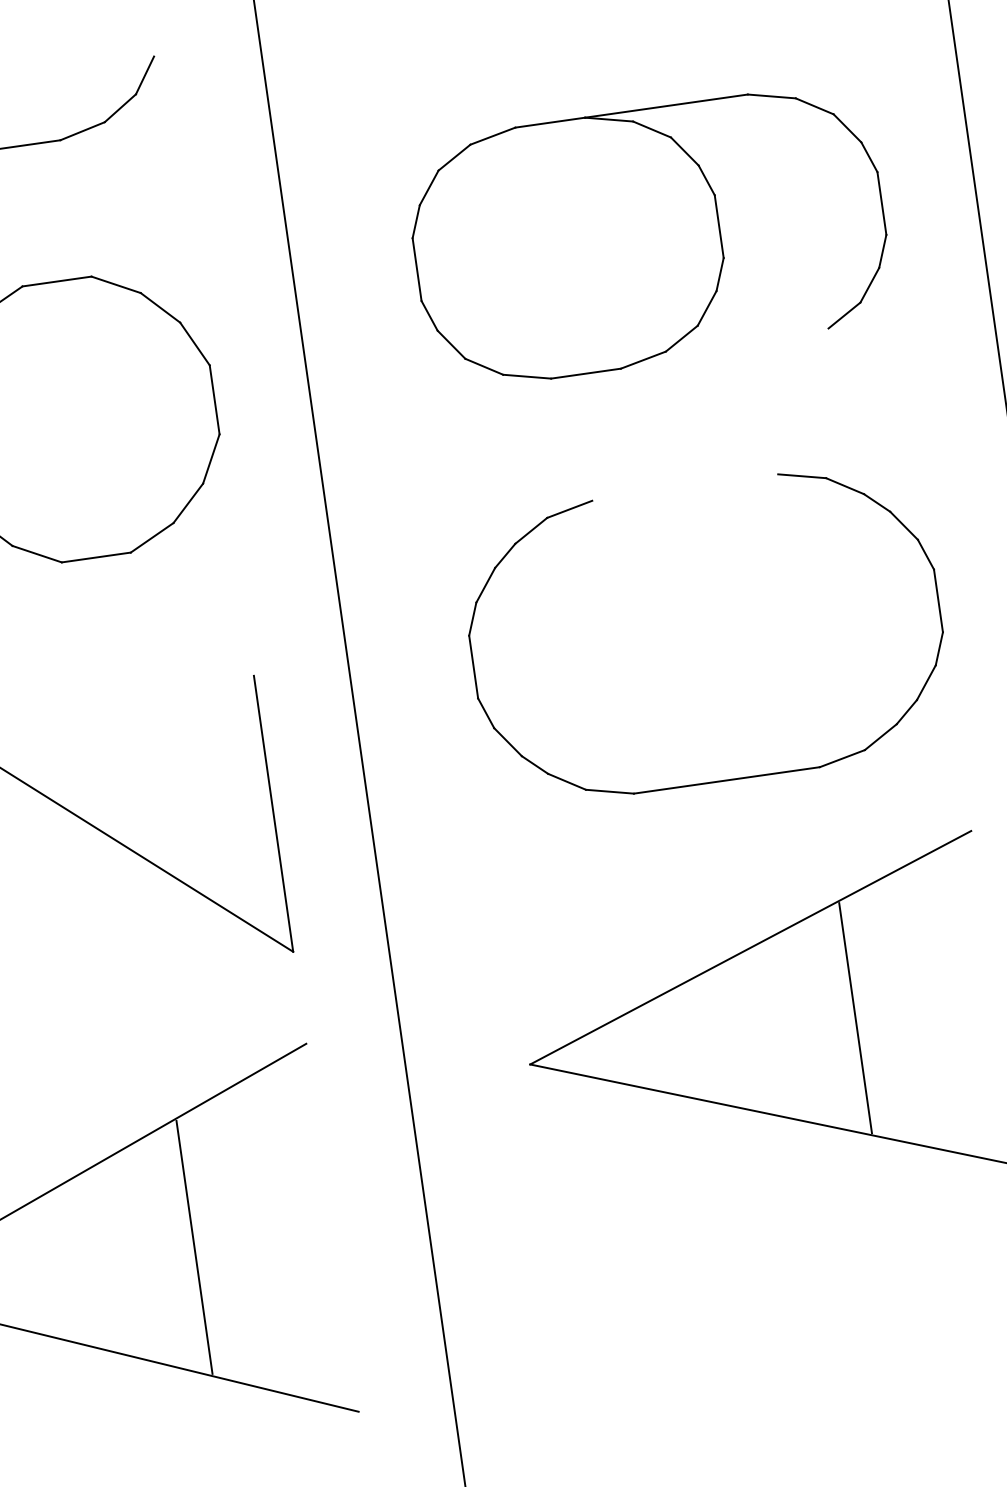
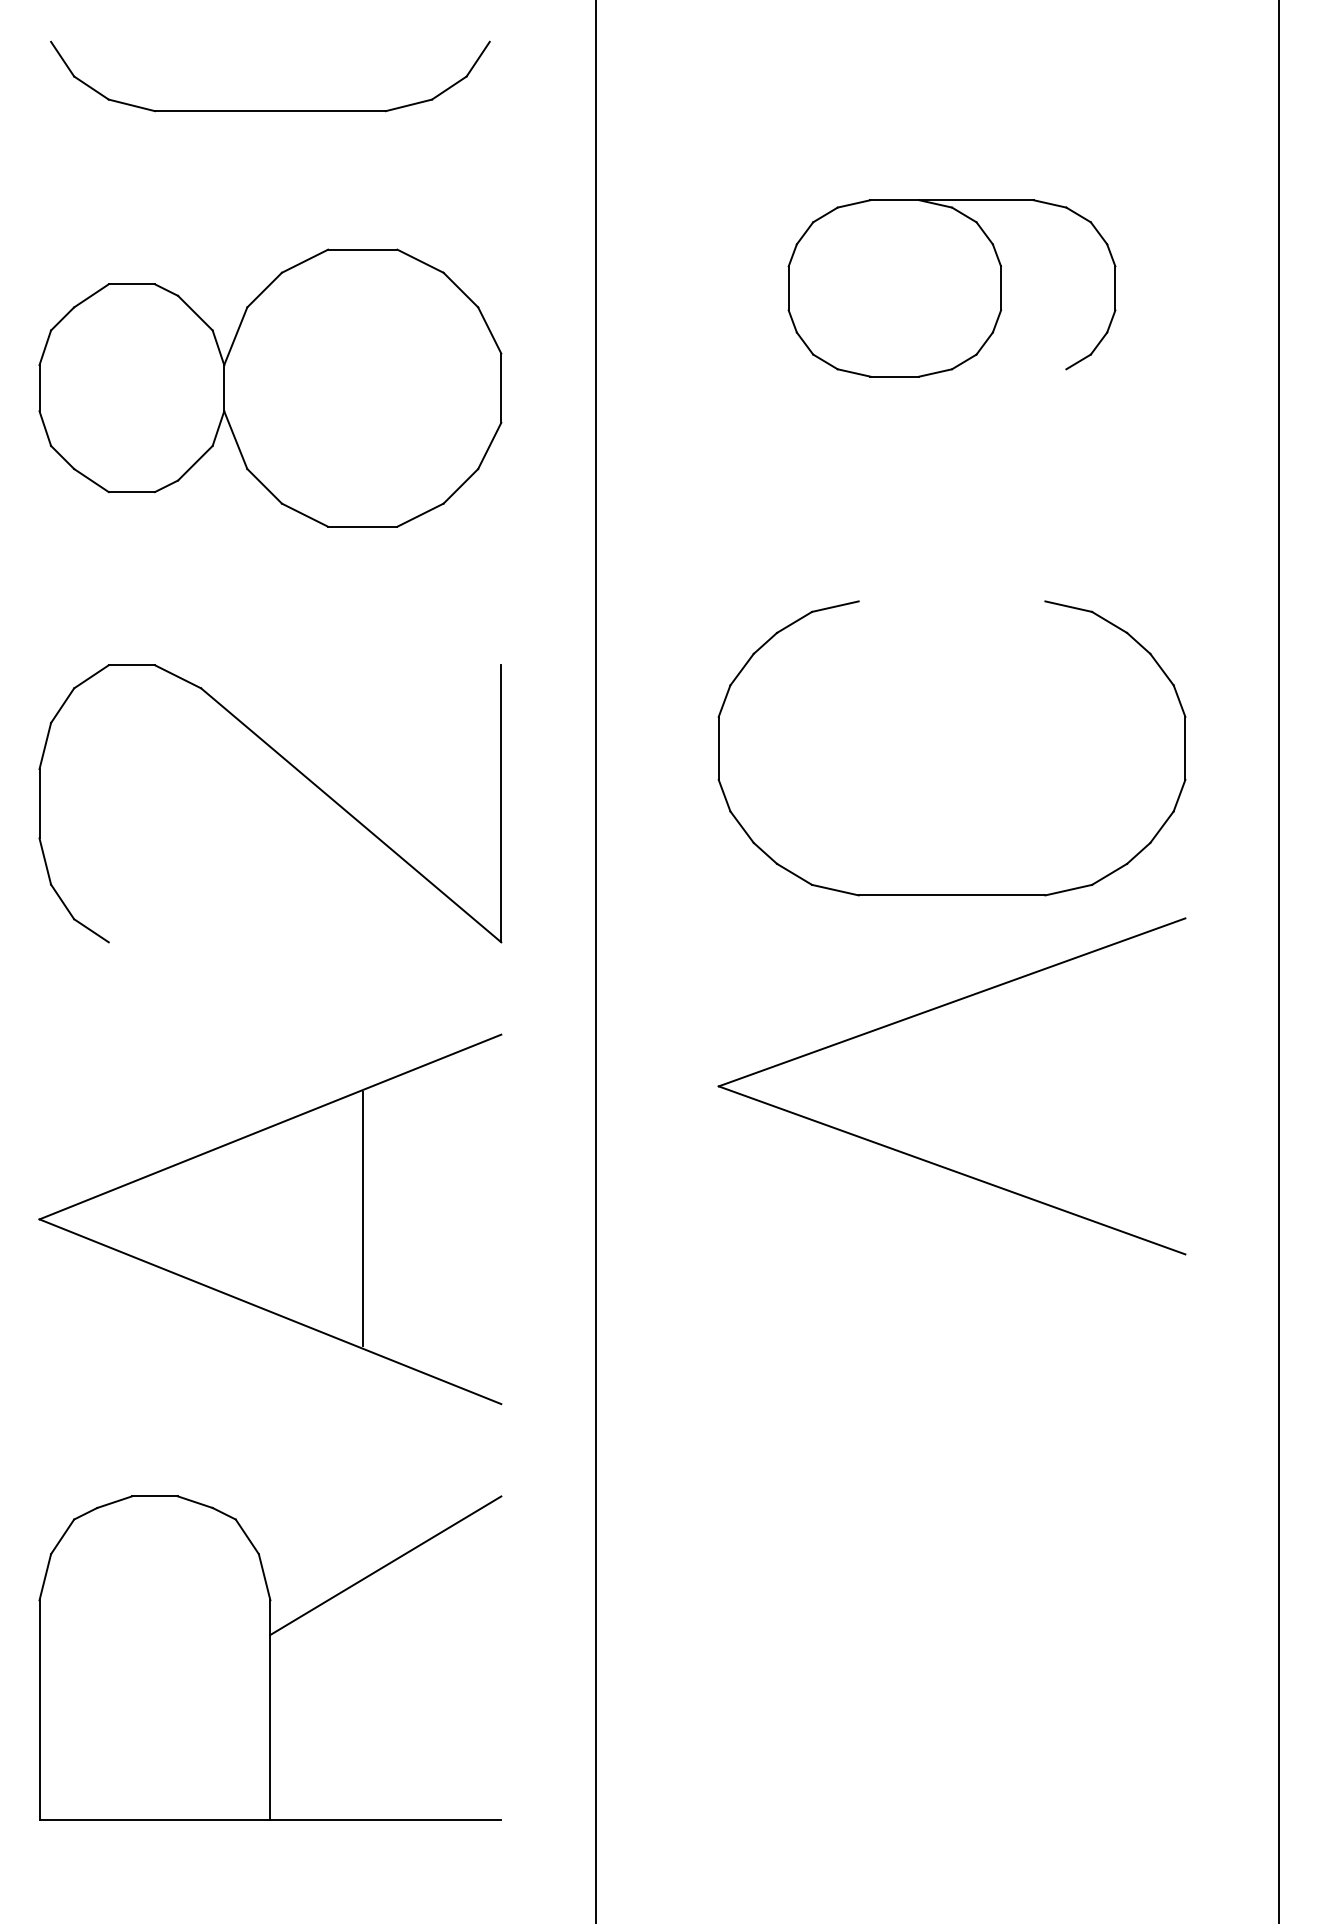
part: (648, 236) -> (951, 288), size x0.7
part: (726, 779) -> (951, 894), moved
line: (855, 1017) -> (1045, 1085), removed

